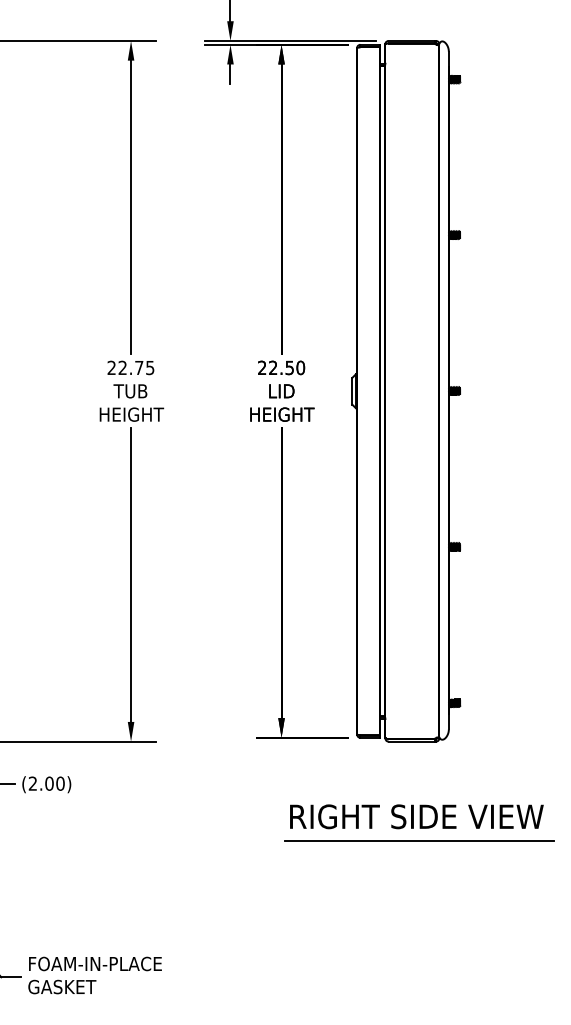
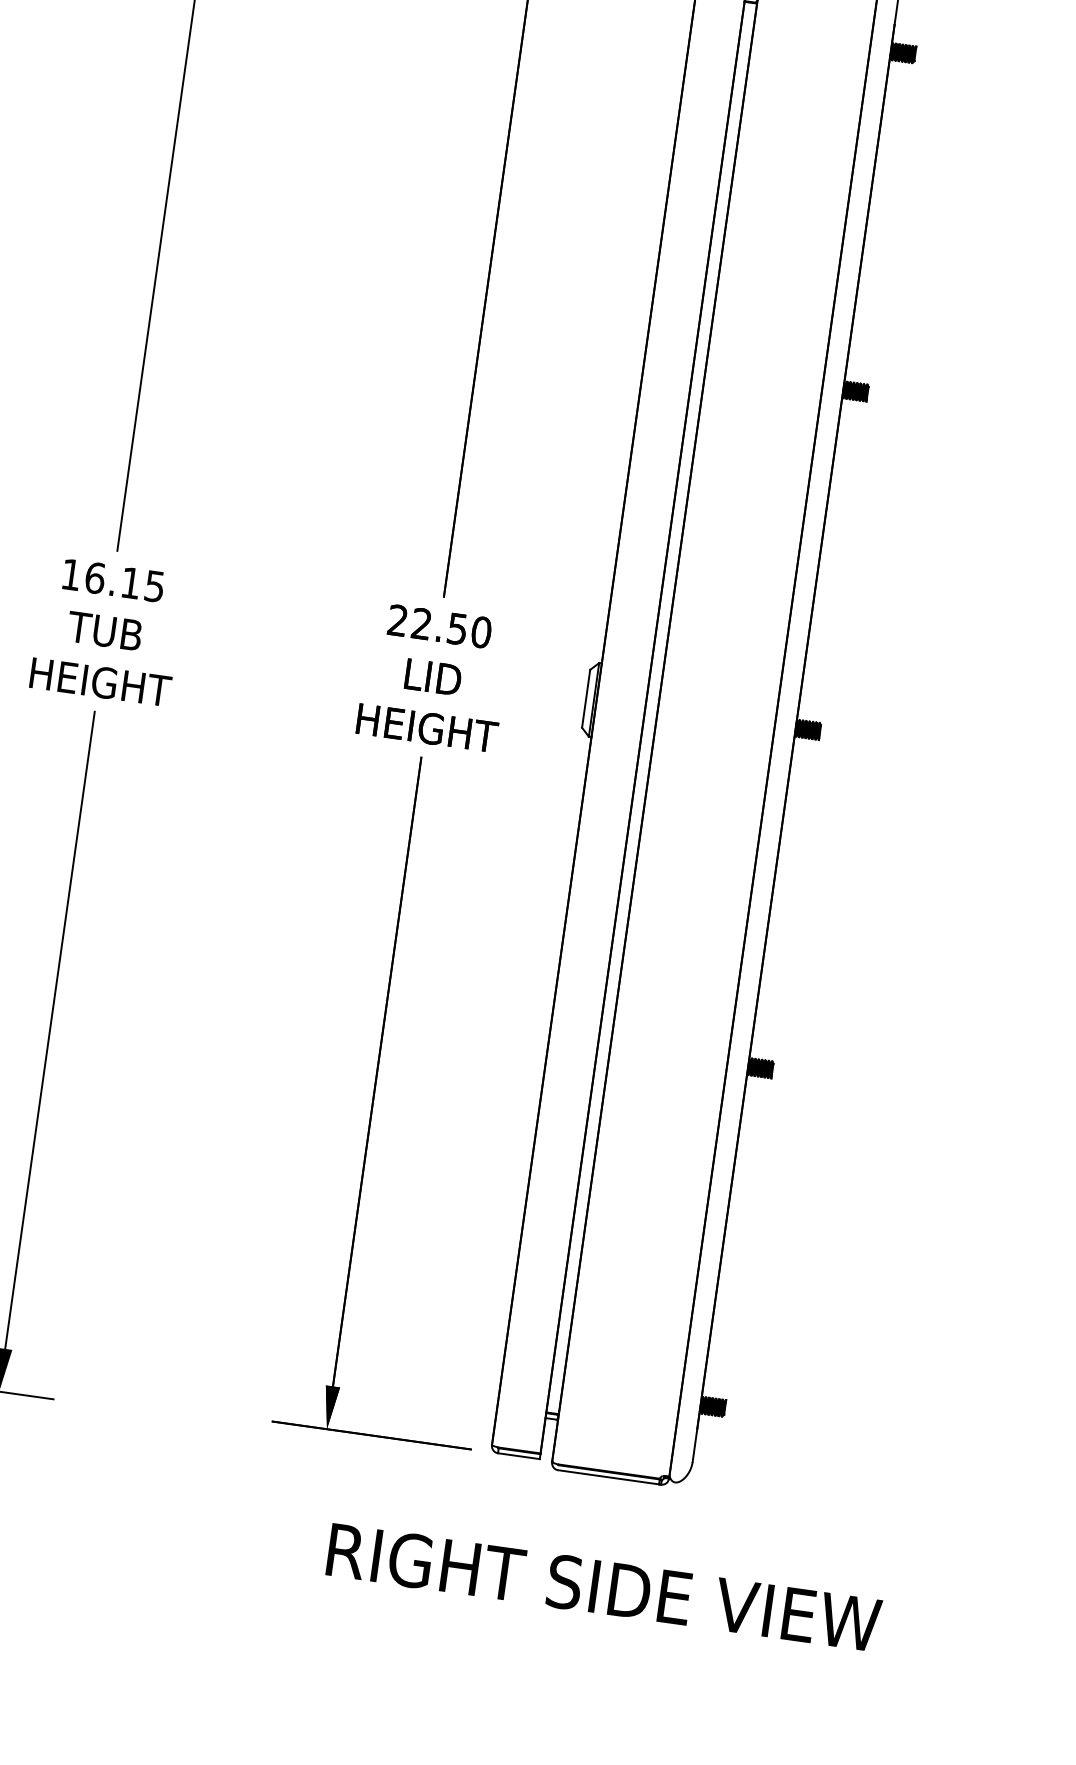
text: (125, 367) -> (101, 577), 22.75 -> 16.15
text: (416, 816) -> (603, 1586), moved
line: (418, 840) -> (592, 1693), removed

